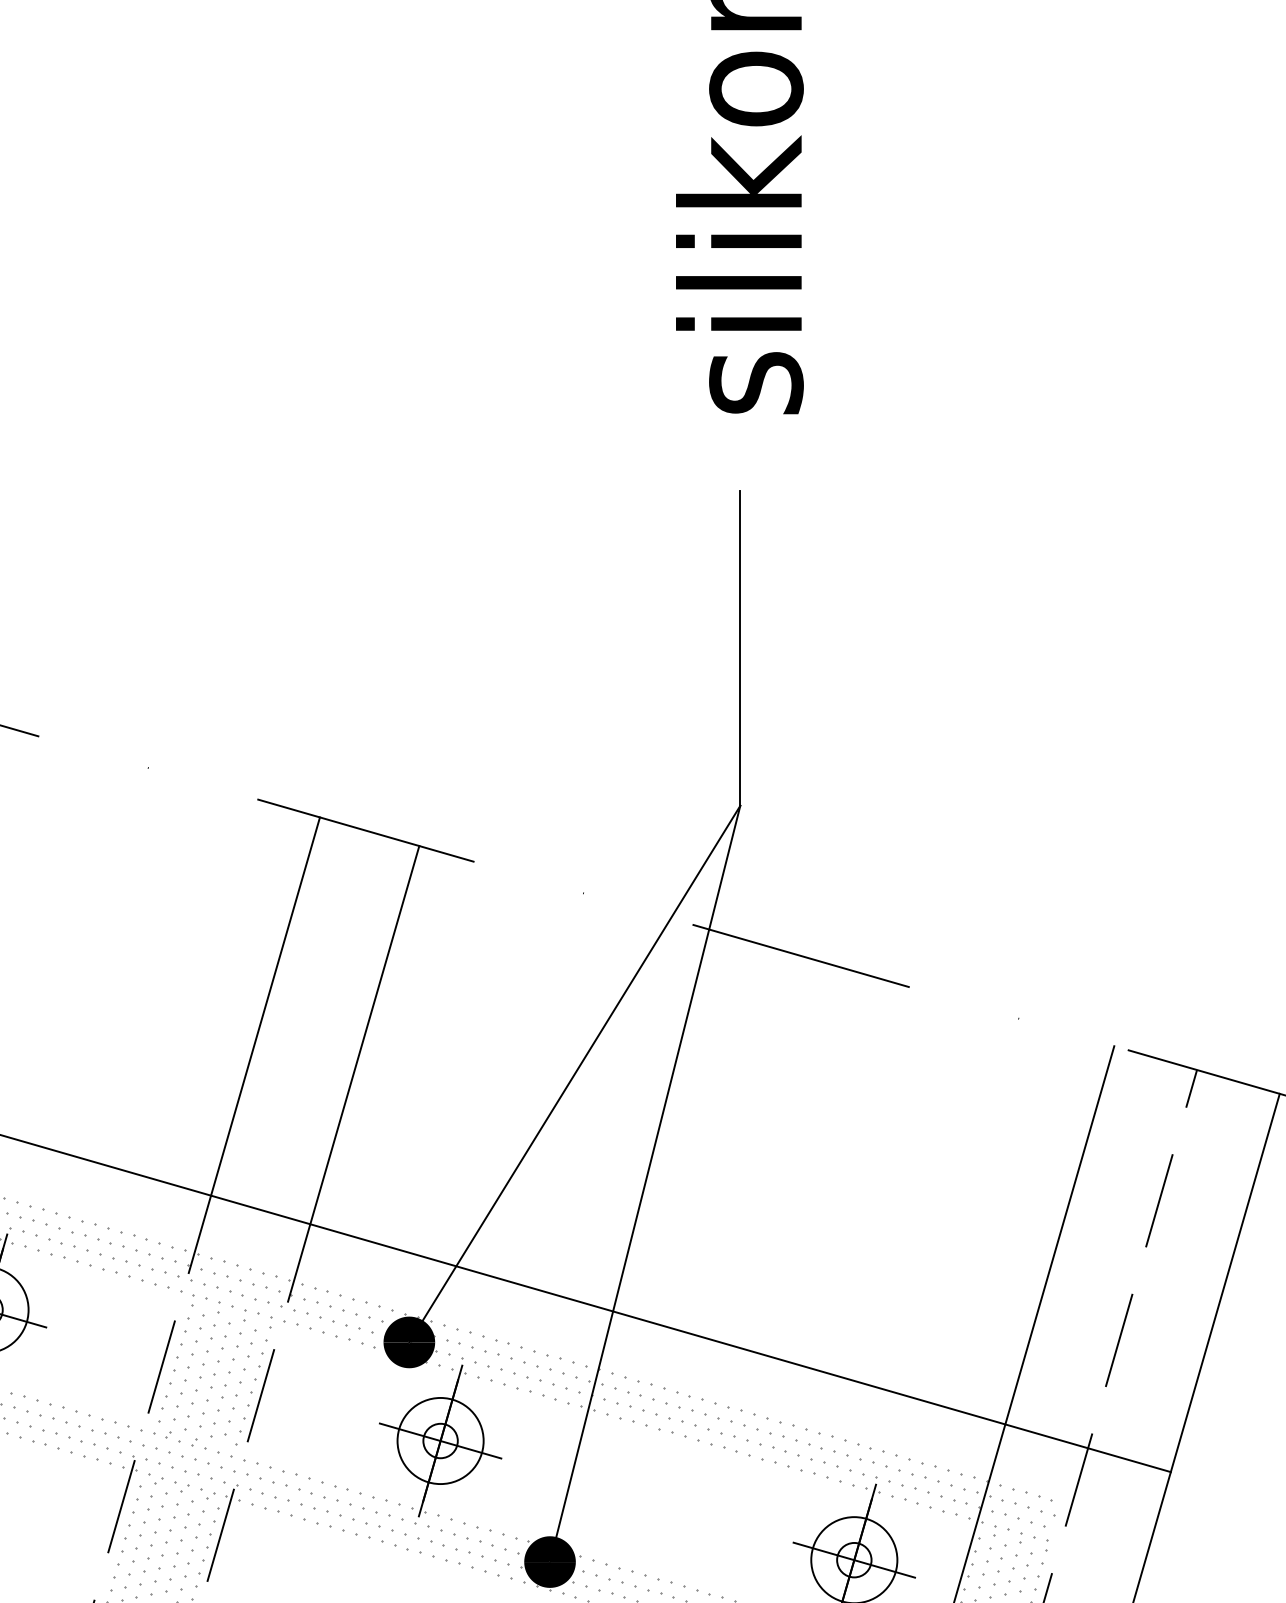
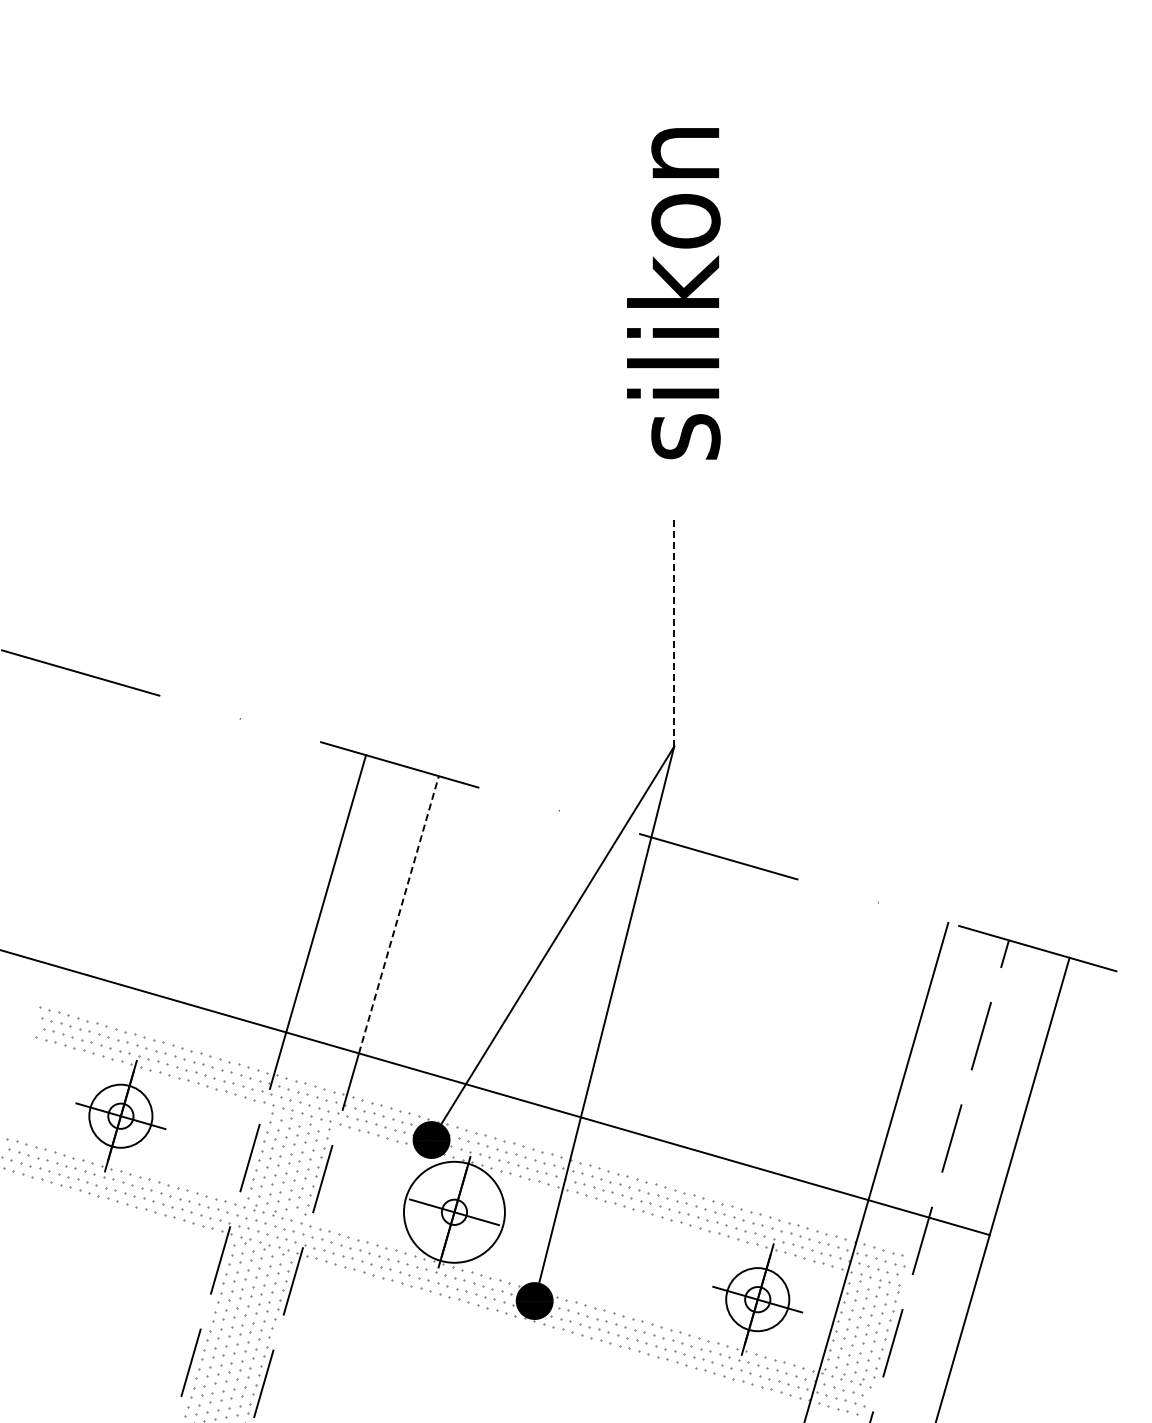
line: (740, 647) -> (674, 630), solid -> dashed
line: (365, 1034) -> (399, 914), solid -> dashed
circle: (440, 1439) -> (454, 1211), size x1.6

